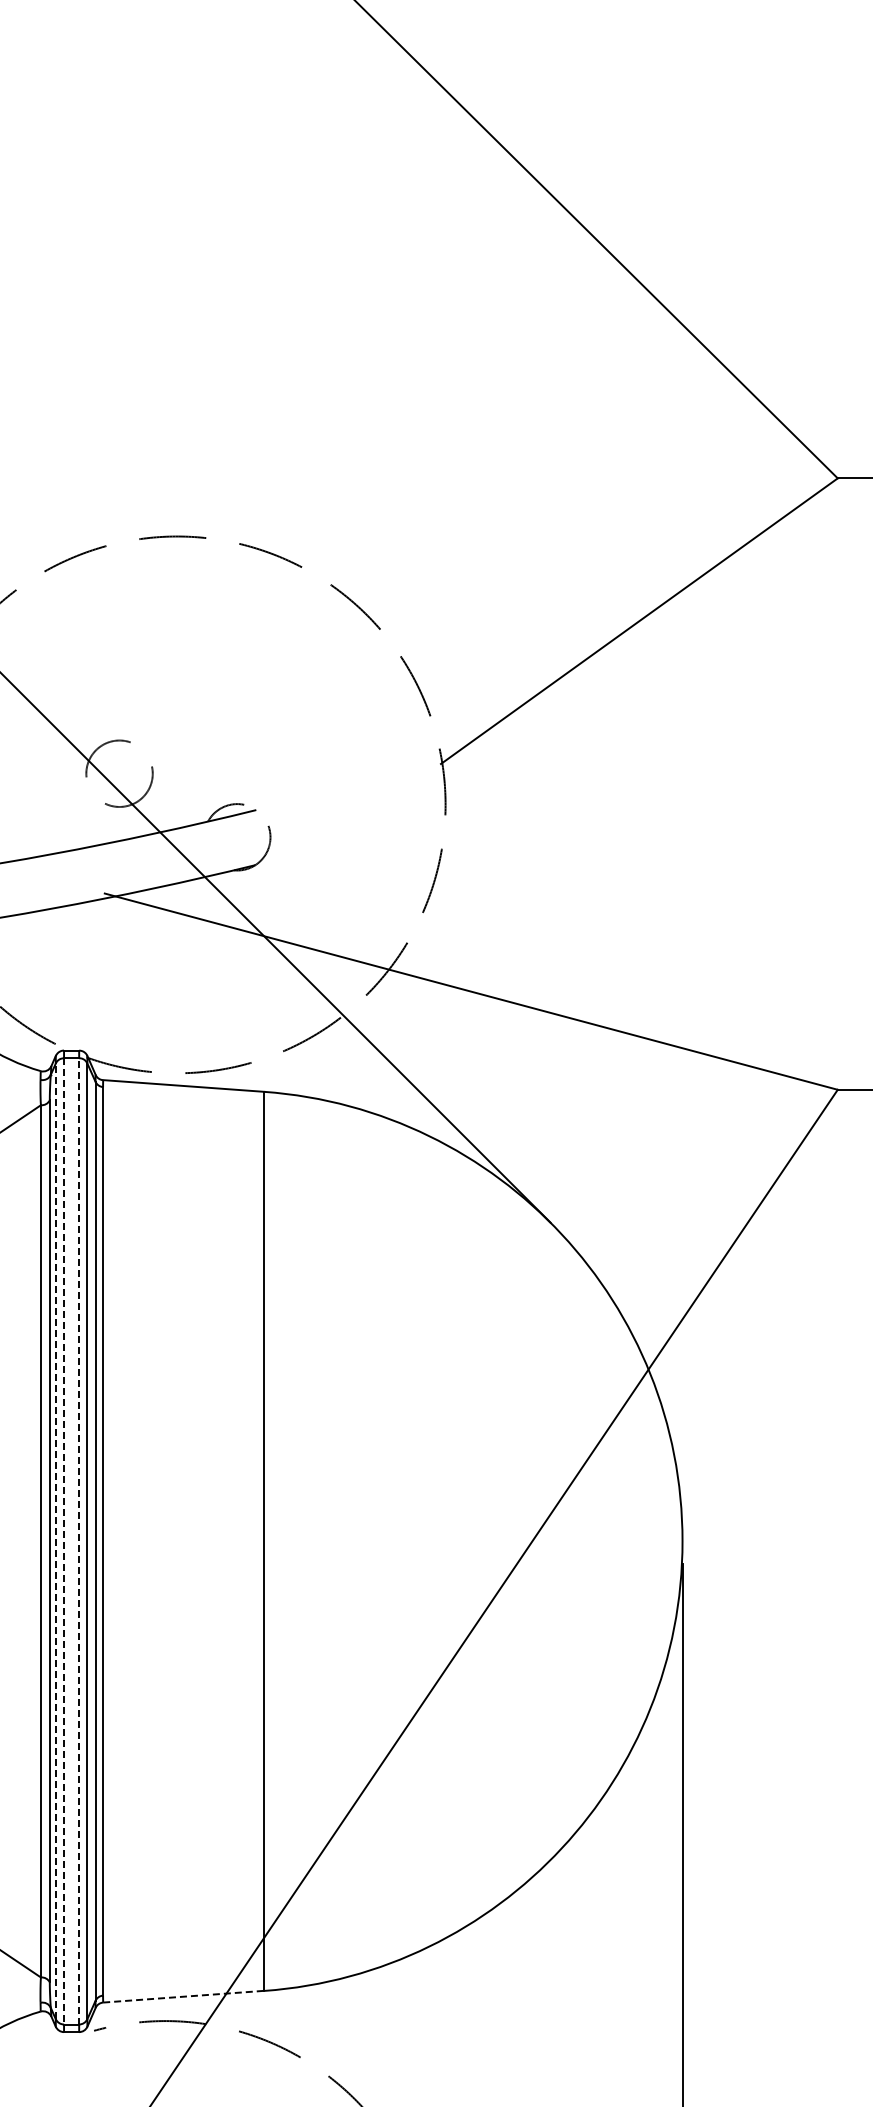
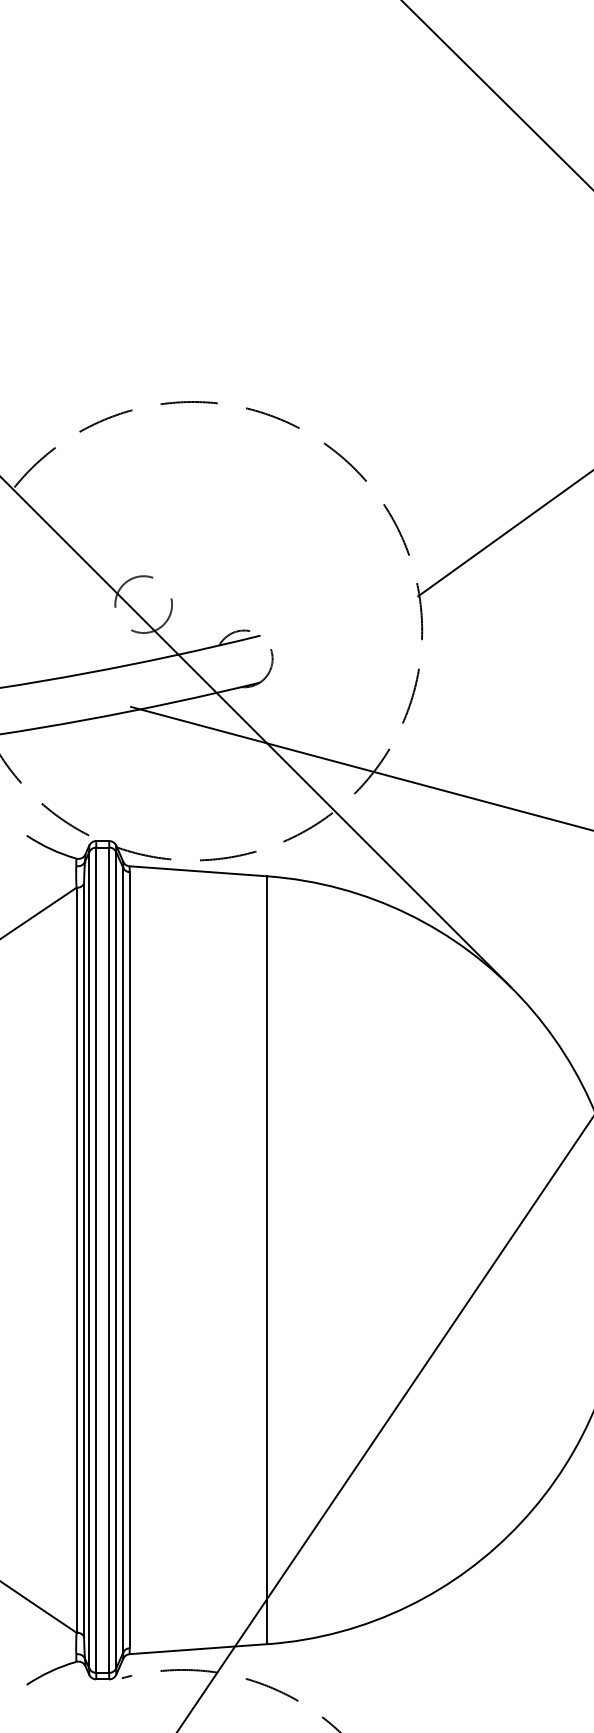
line: (79, 1540) -> (109, 1259), dashed -> solid
line: (55, 1541) -> (89, 1260), dashed -> solid
line: (64, 1541) -> (96, 1260), dashed -> solid
line: (183, 1996) -> (198, 1648), dashed -> solid

